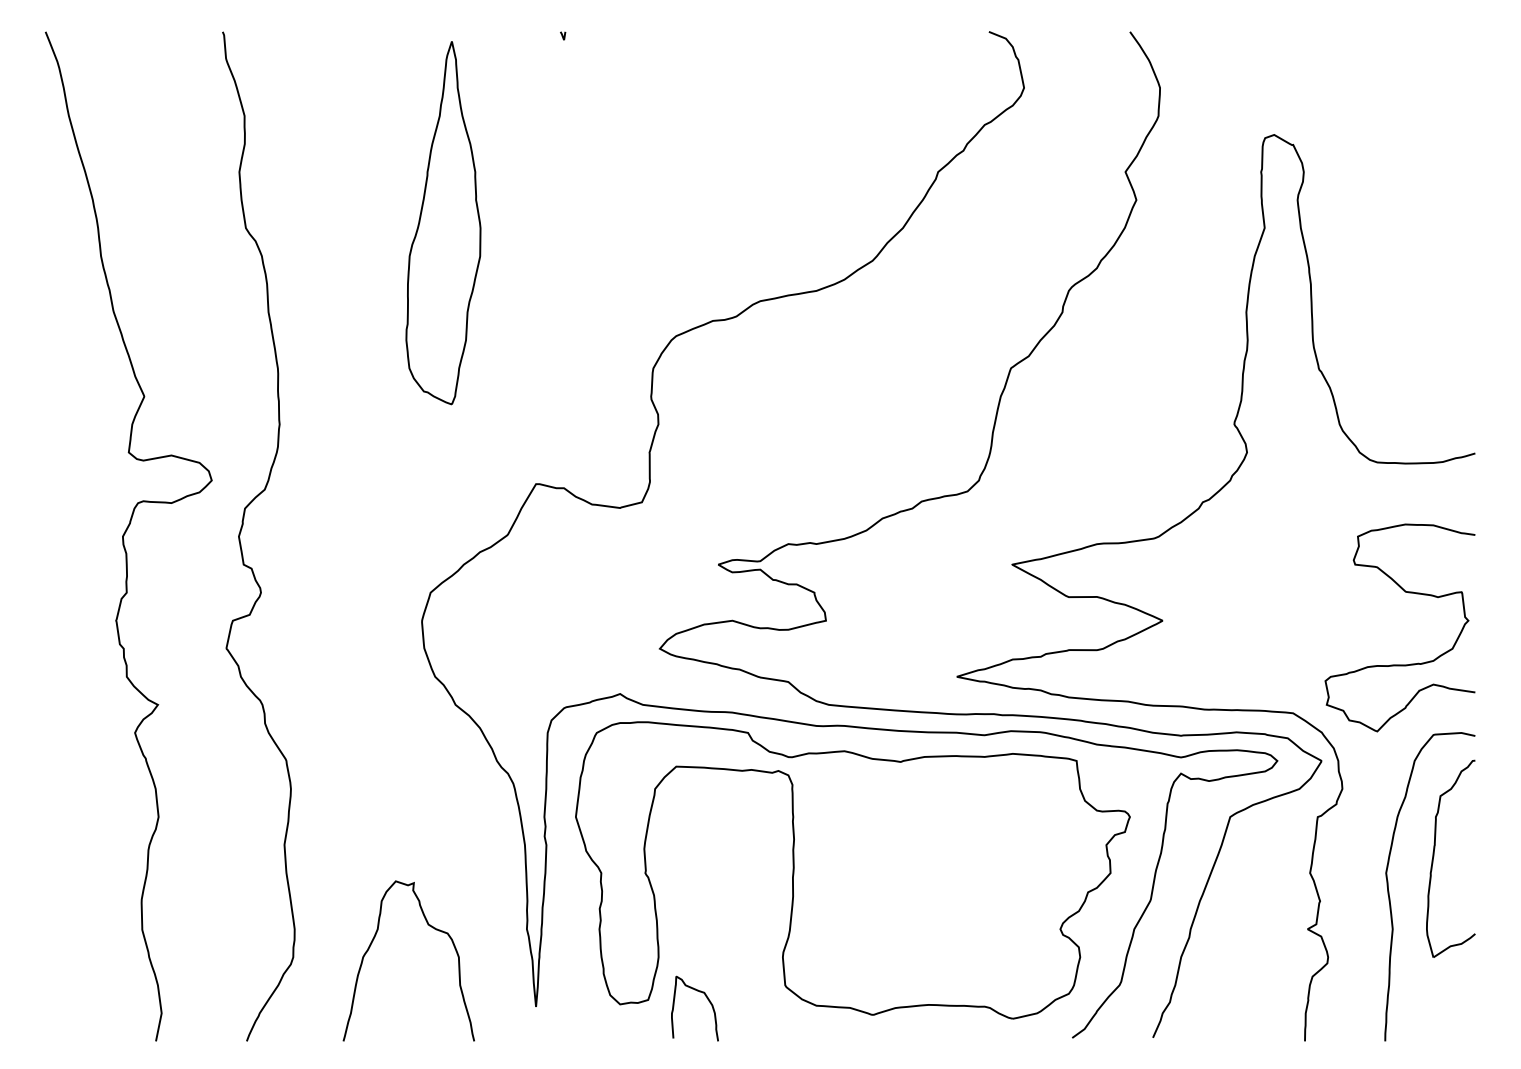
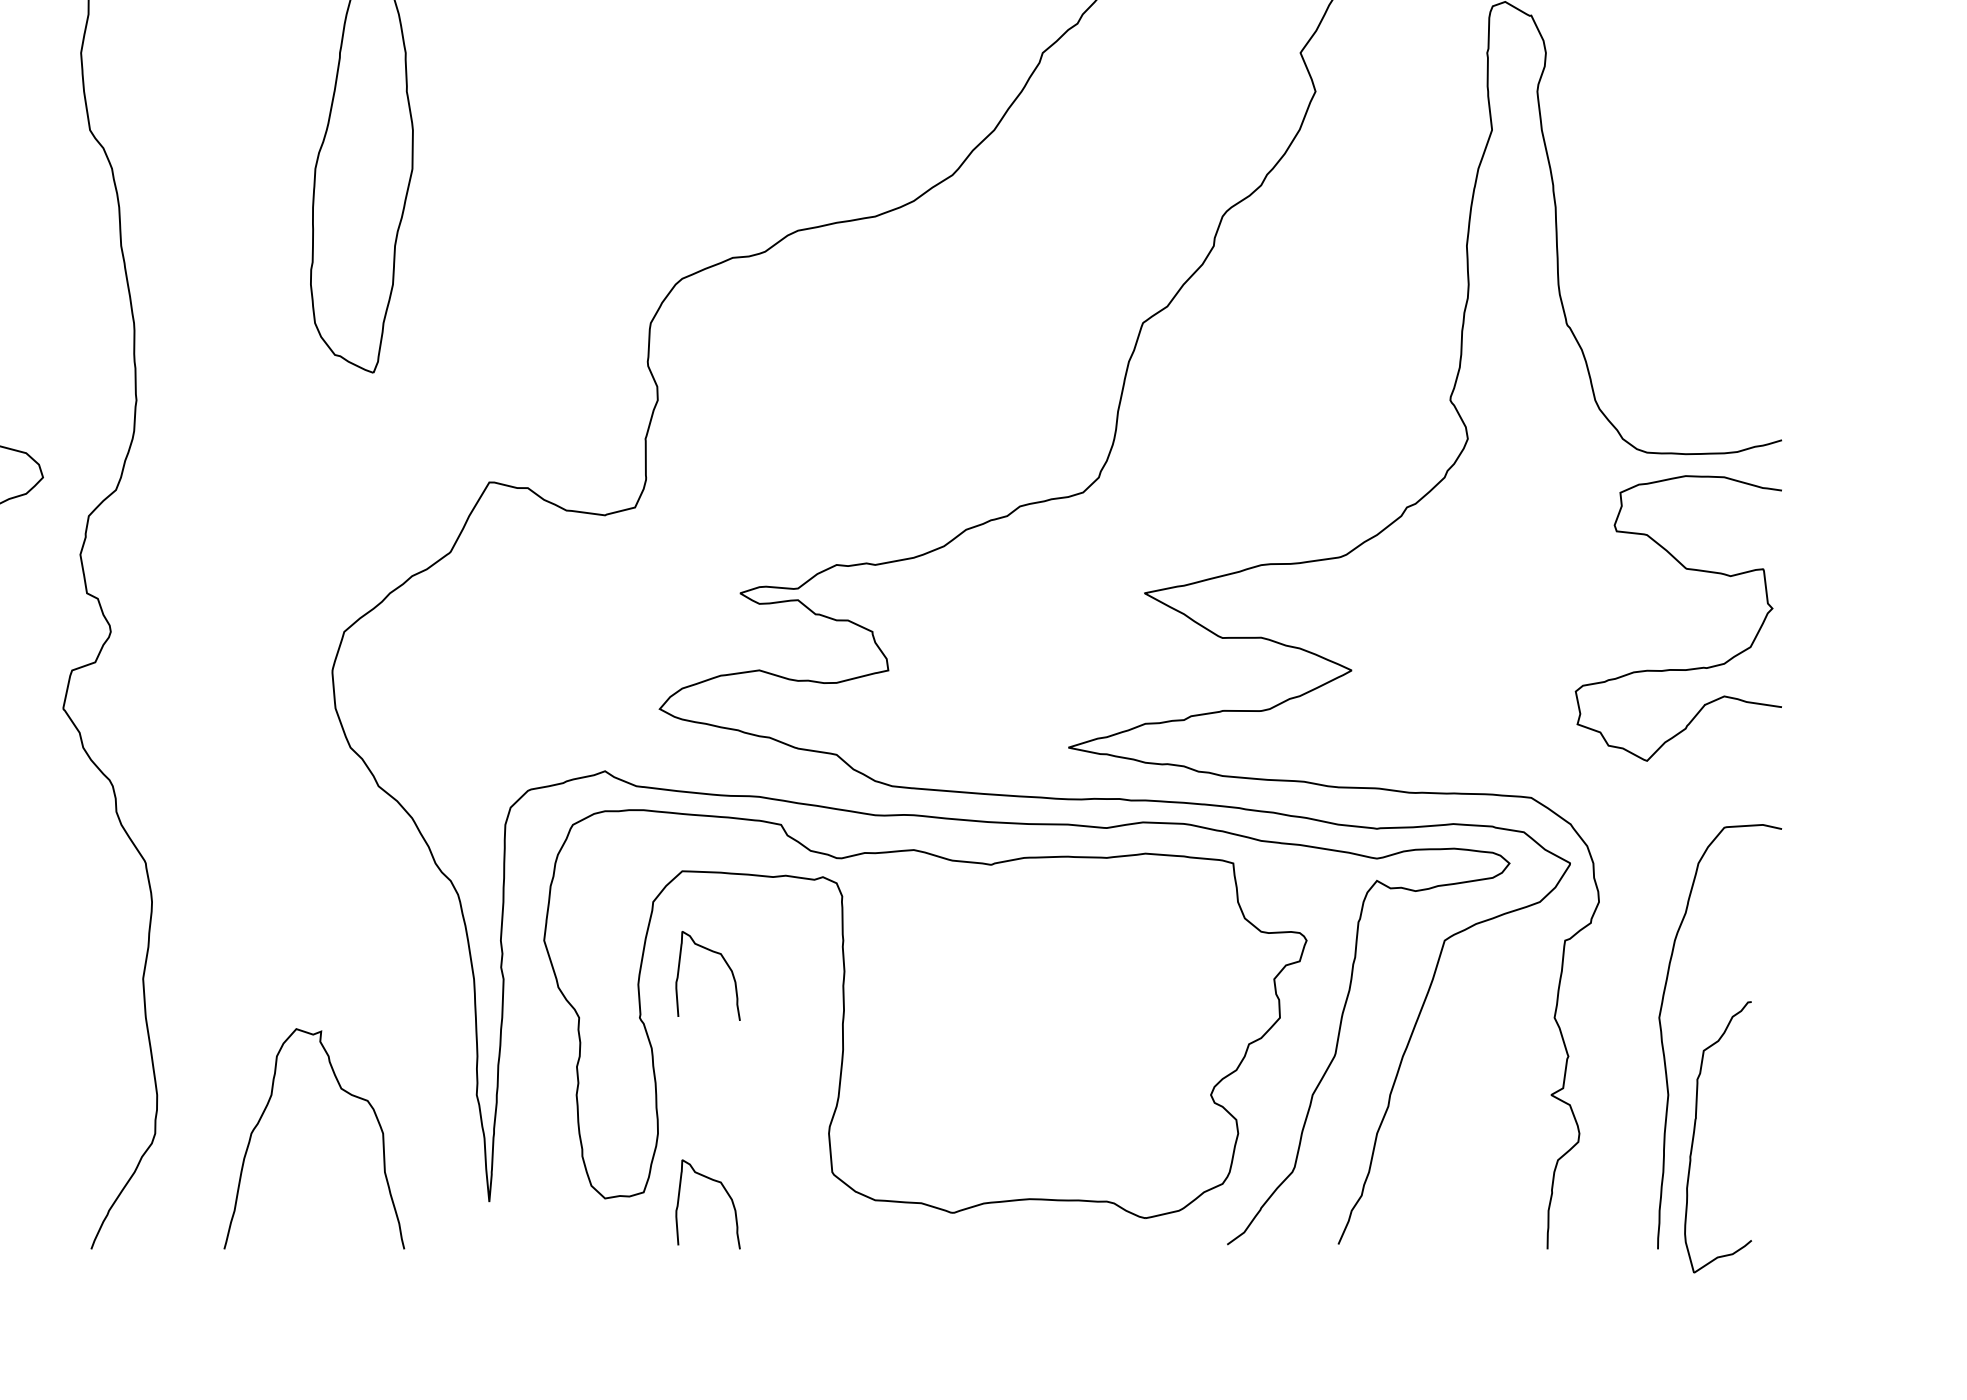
curve: (1408, 593) -> (1689, 571), moved
curve: (706, 832) -> (723, 961), added
part: (1434, 856) -> (1695, 1133), moved

